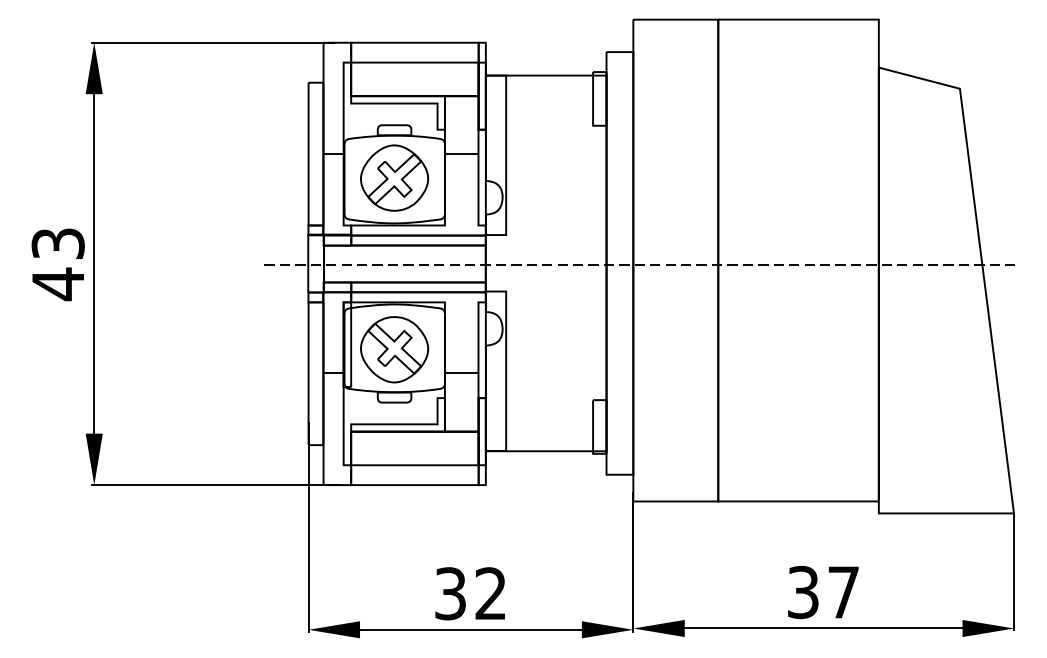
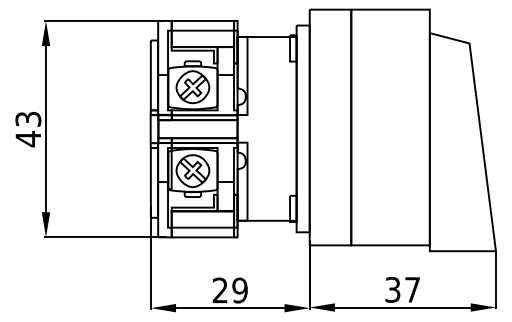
line: (636, 264) -> (311, 129), removed
text: (469, 593) -> (229, 290), 32 -> 29

